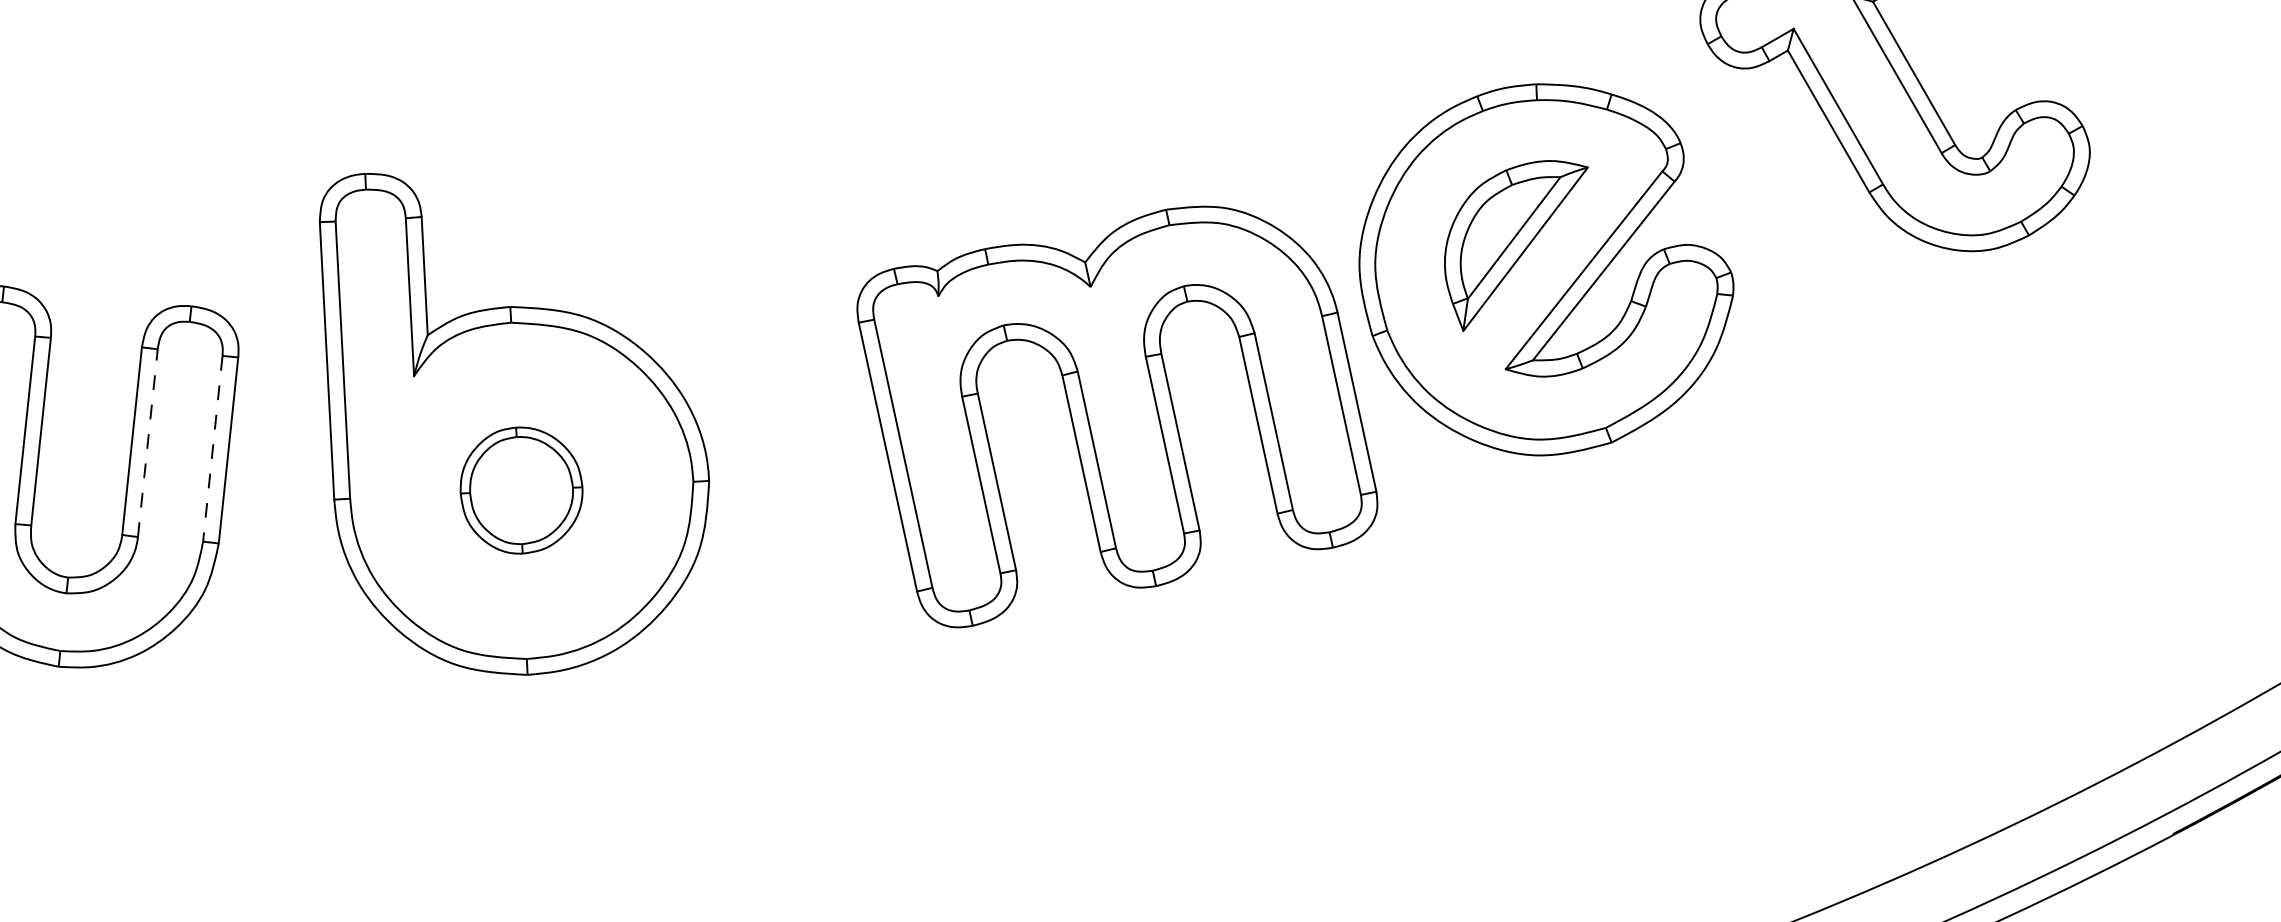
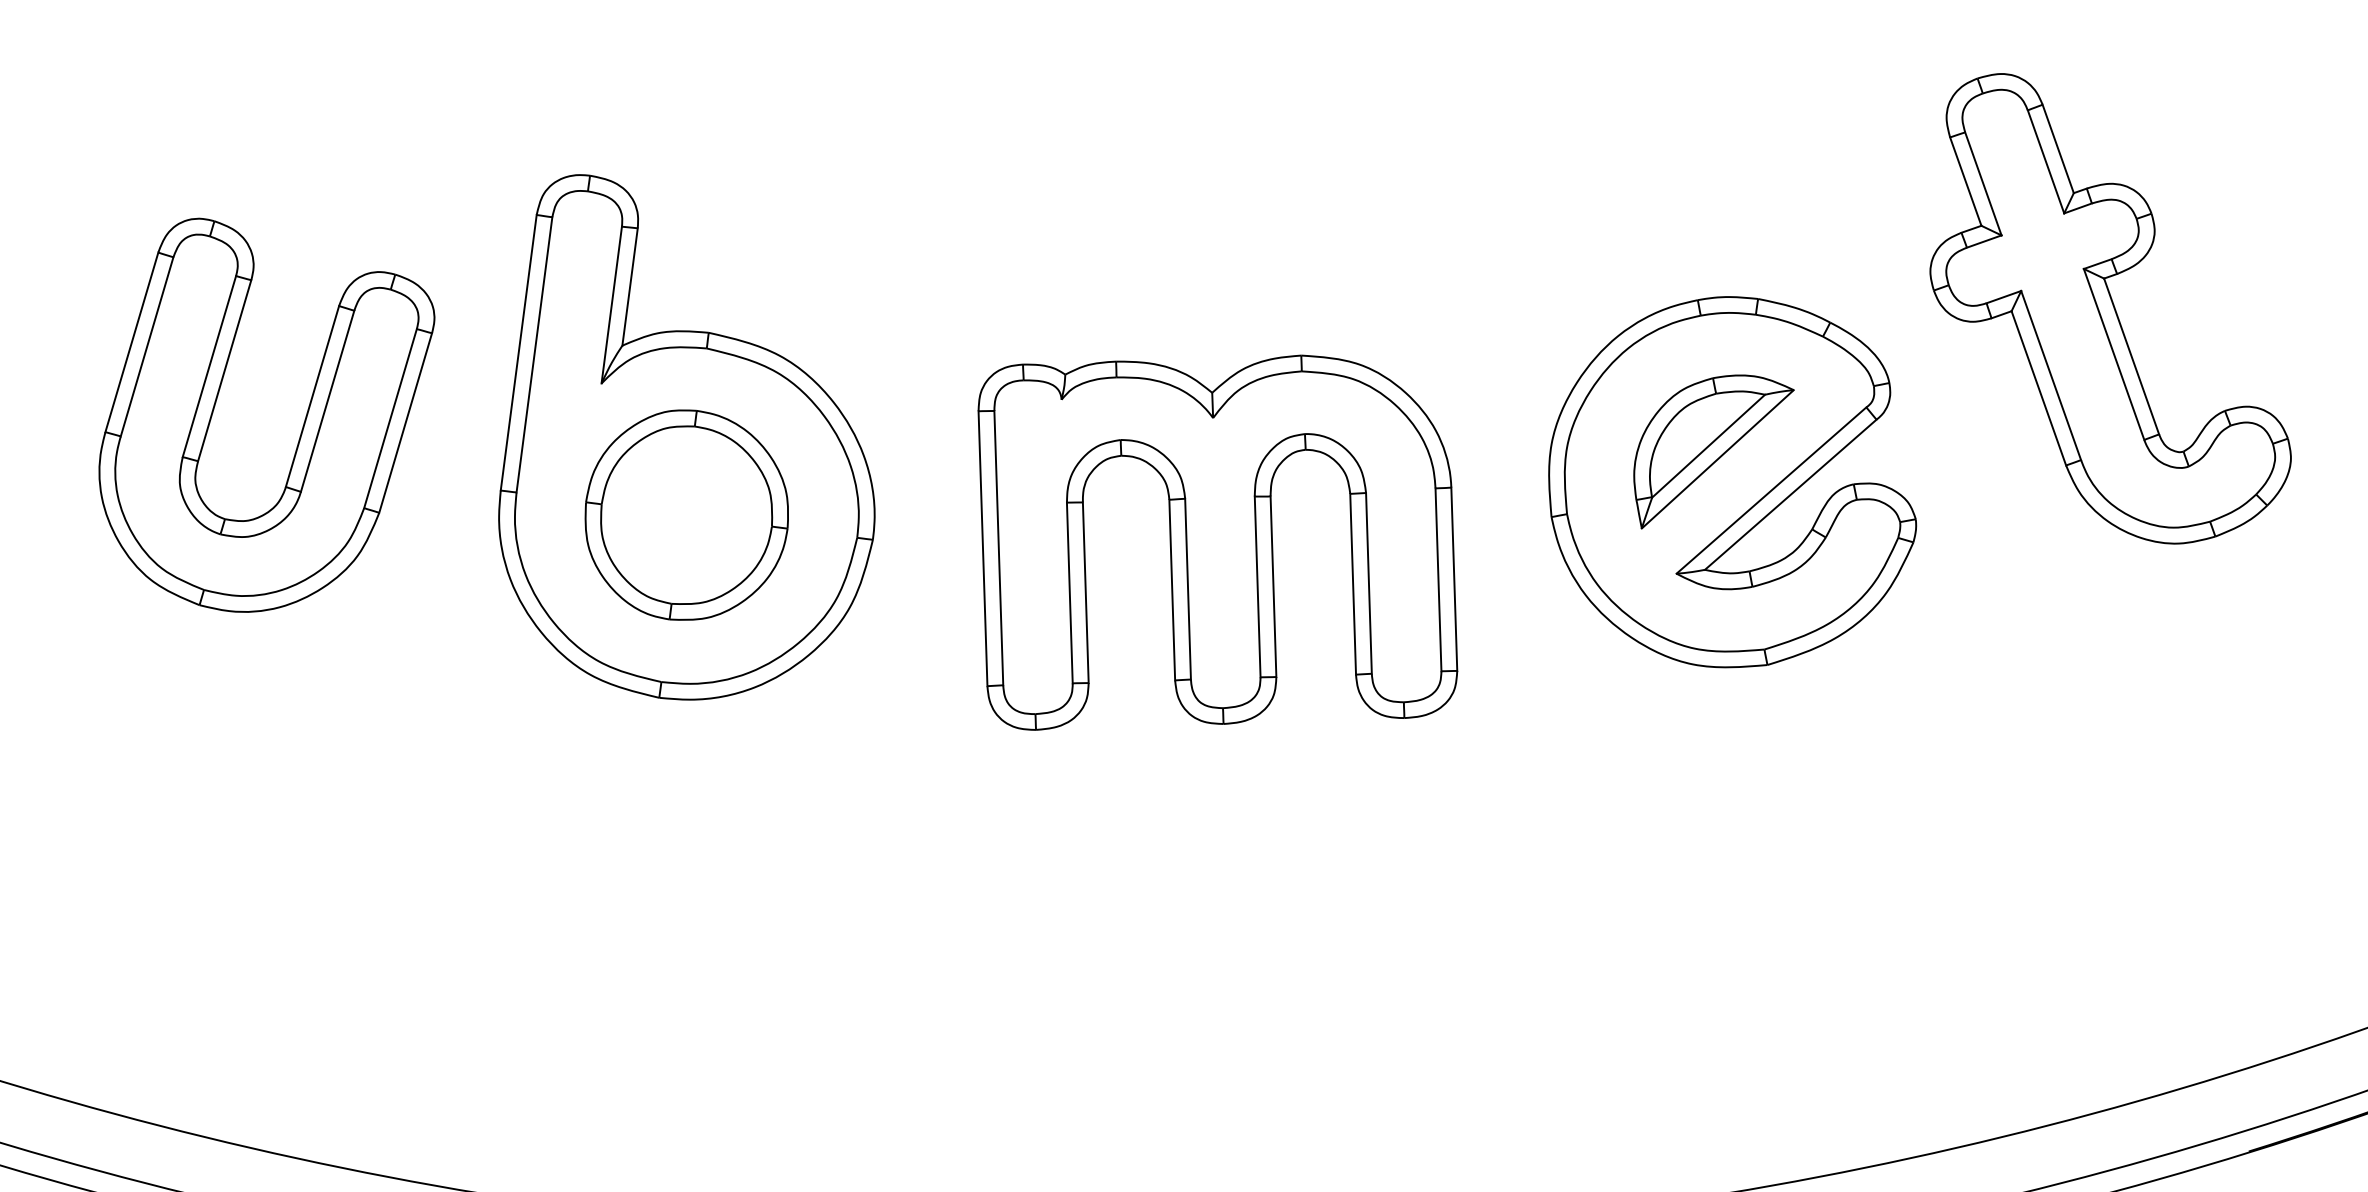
part: (1117, 408) -> (1217, 542), moved
line: (147, 442) -> (327, 400), dashed -> solid
line: (212, 449) -> (390, 419), dashed -> solid
part: (521, 489) -> (686, 514), size x1.67

